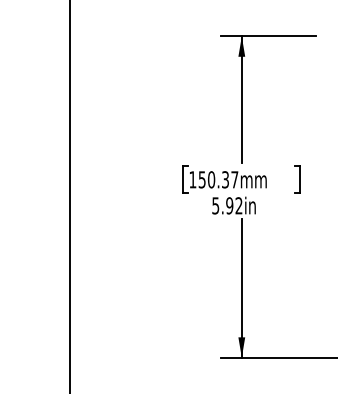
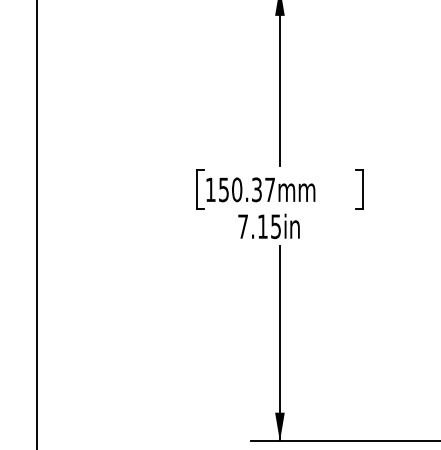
text: (227, 205) -> (259, 226), 5.92in -> 7.15in

